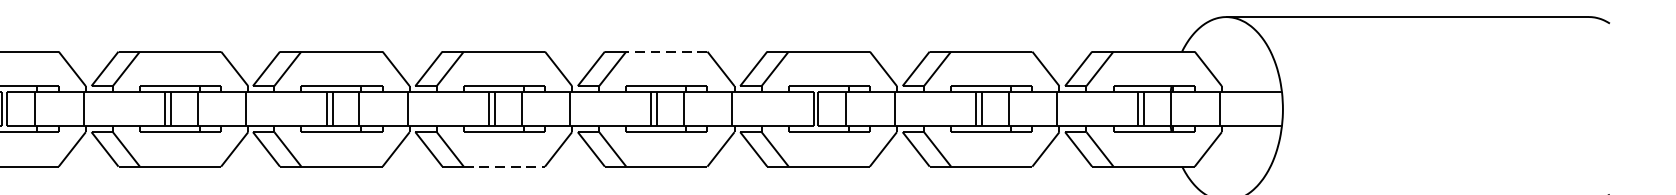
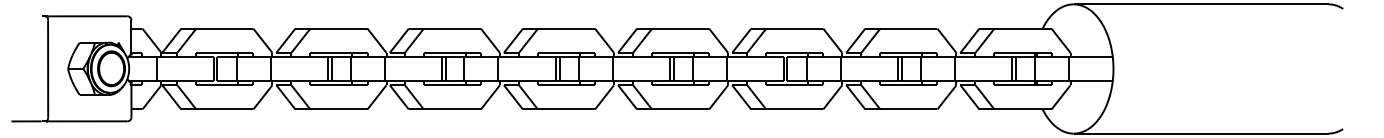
line: (666, 51) -> (680, 28), dashed -> solid
line: (504, 166) -> (566, 109), dashed -> solid

